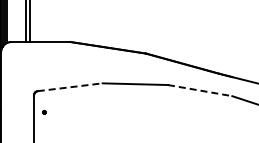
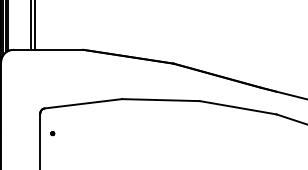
line: (70, 87) -> (83, 104), dashed -> solid
line: (200, 90) -> (238, 107), dashed -> solid

